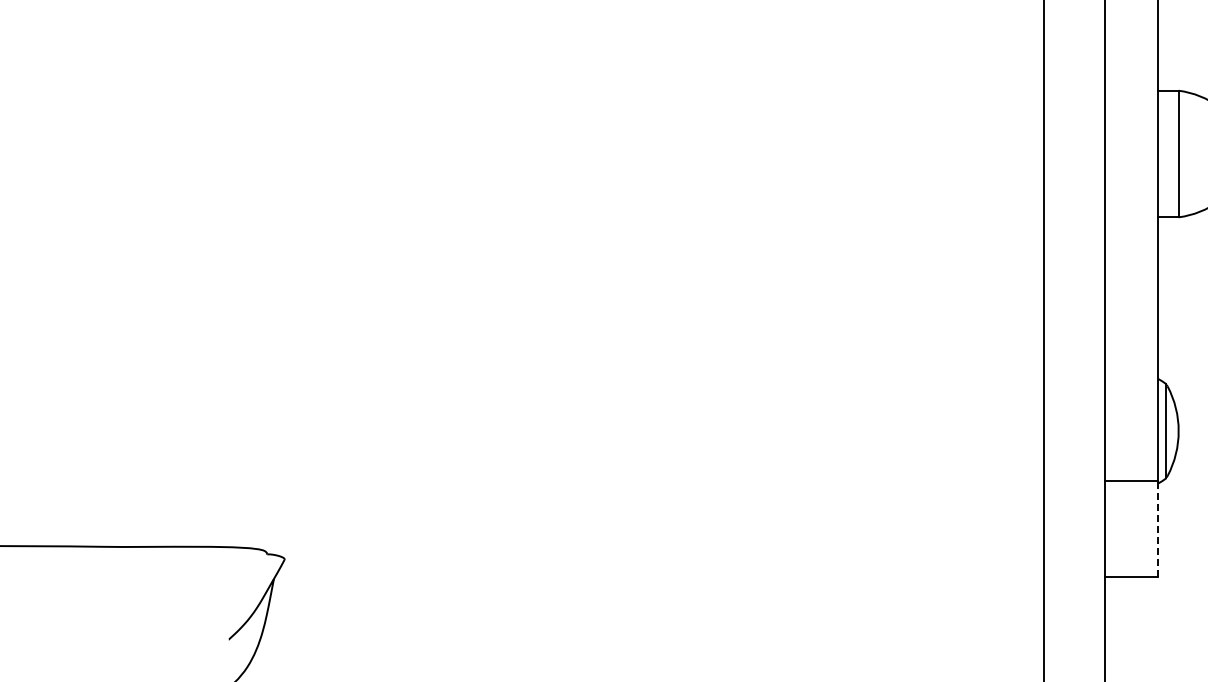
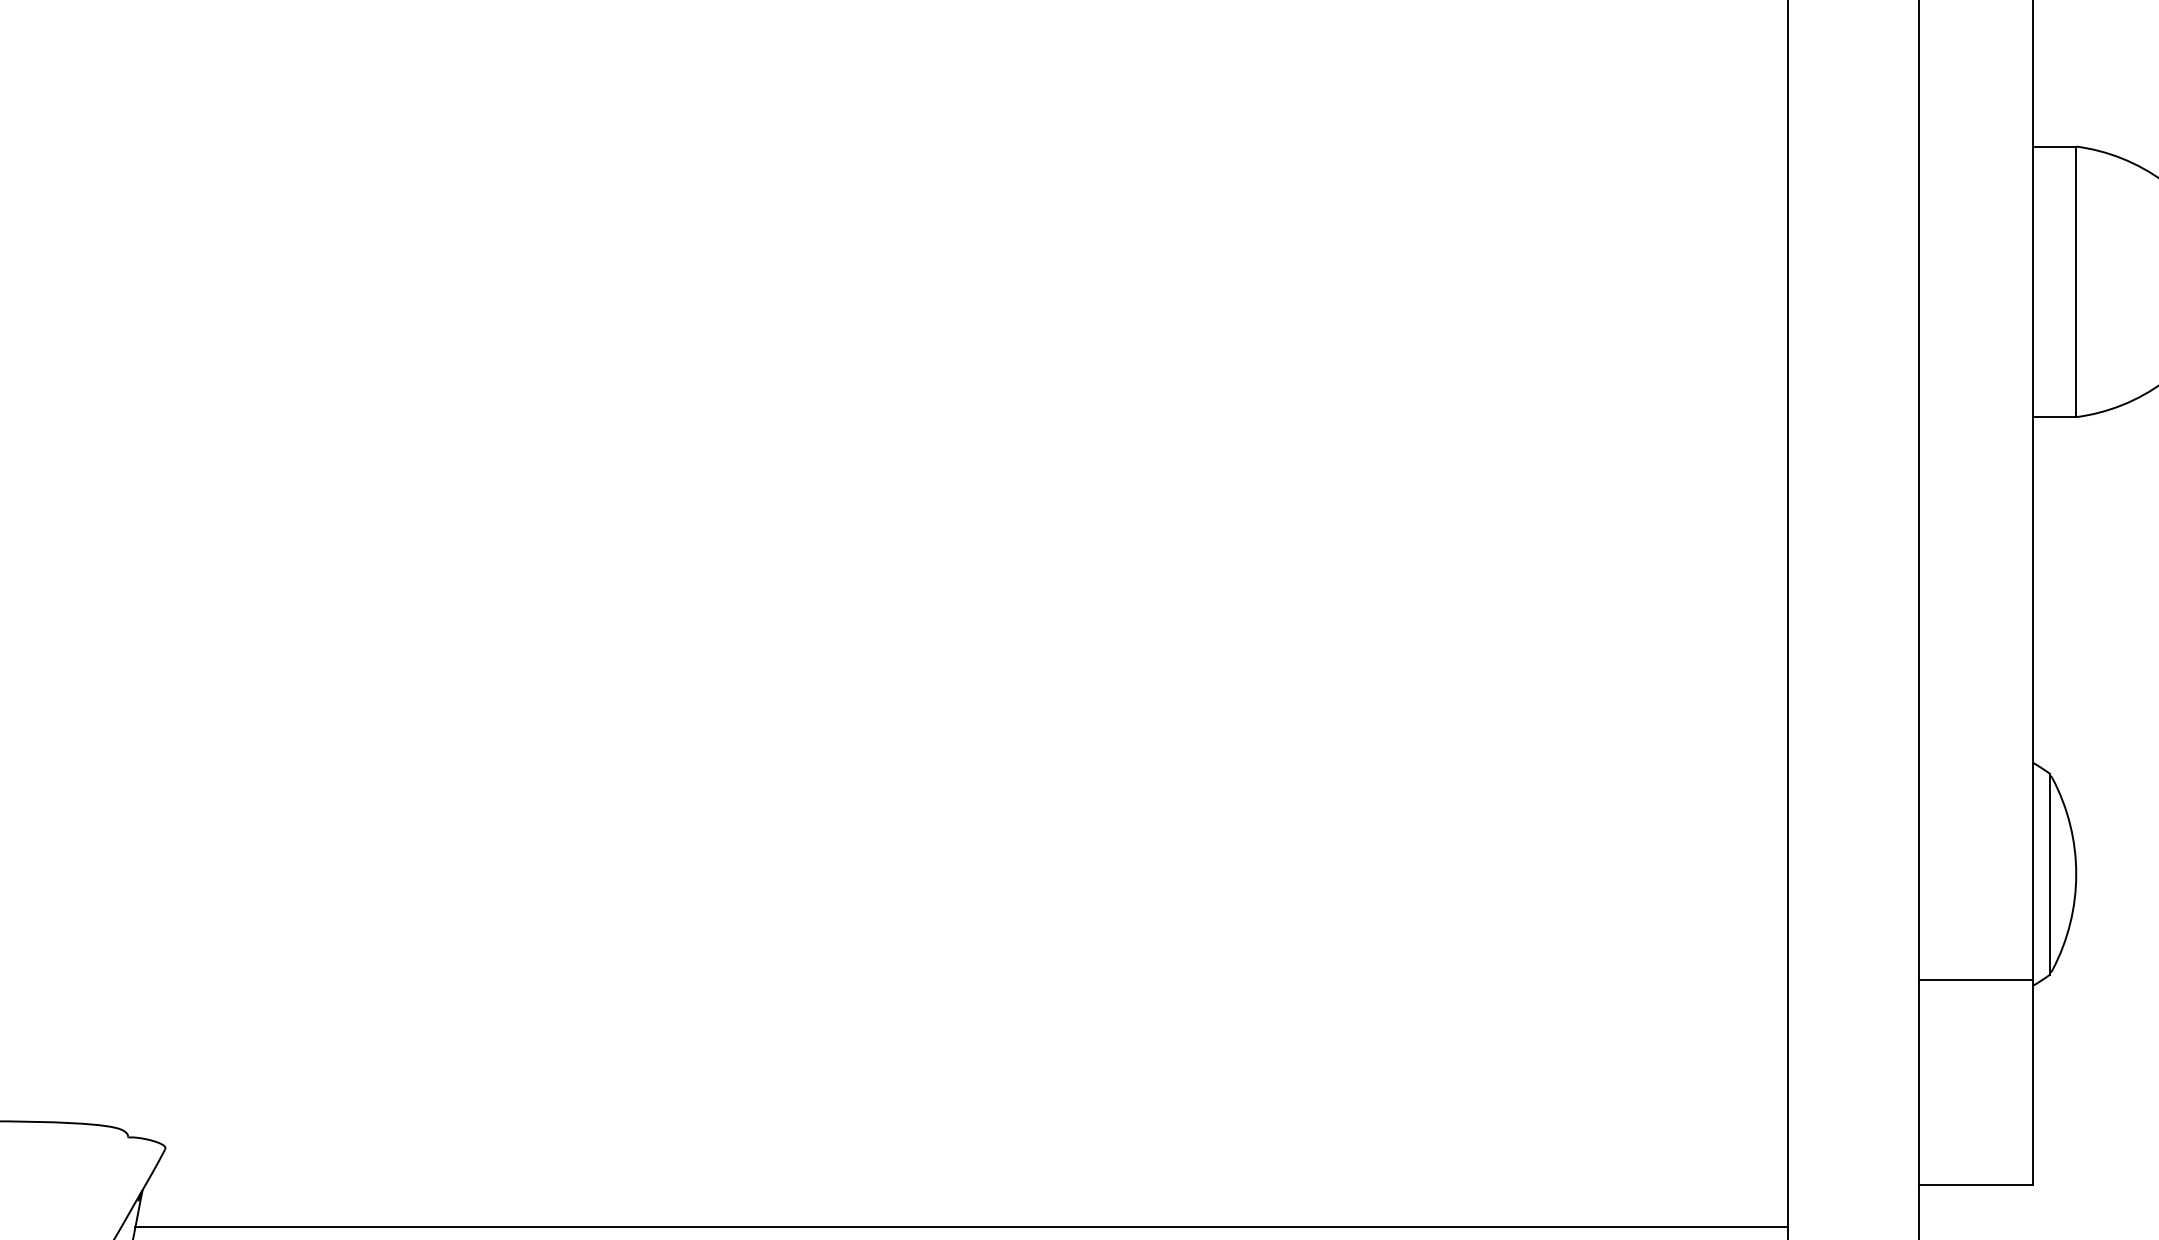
line: (1158, 528) -> (2033, 1082), dashed -> solid
line: (656, 596) -> (960, 1227), added

